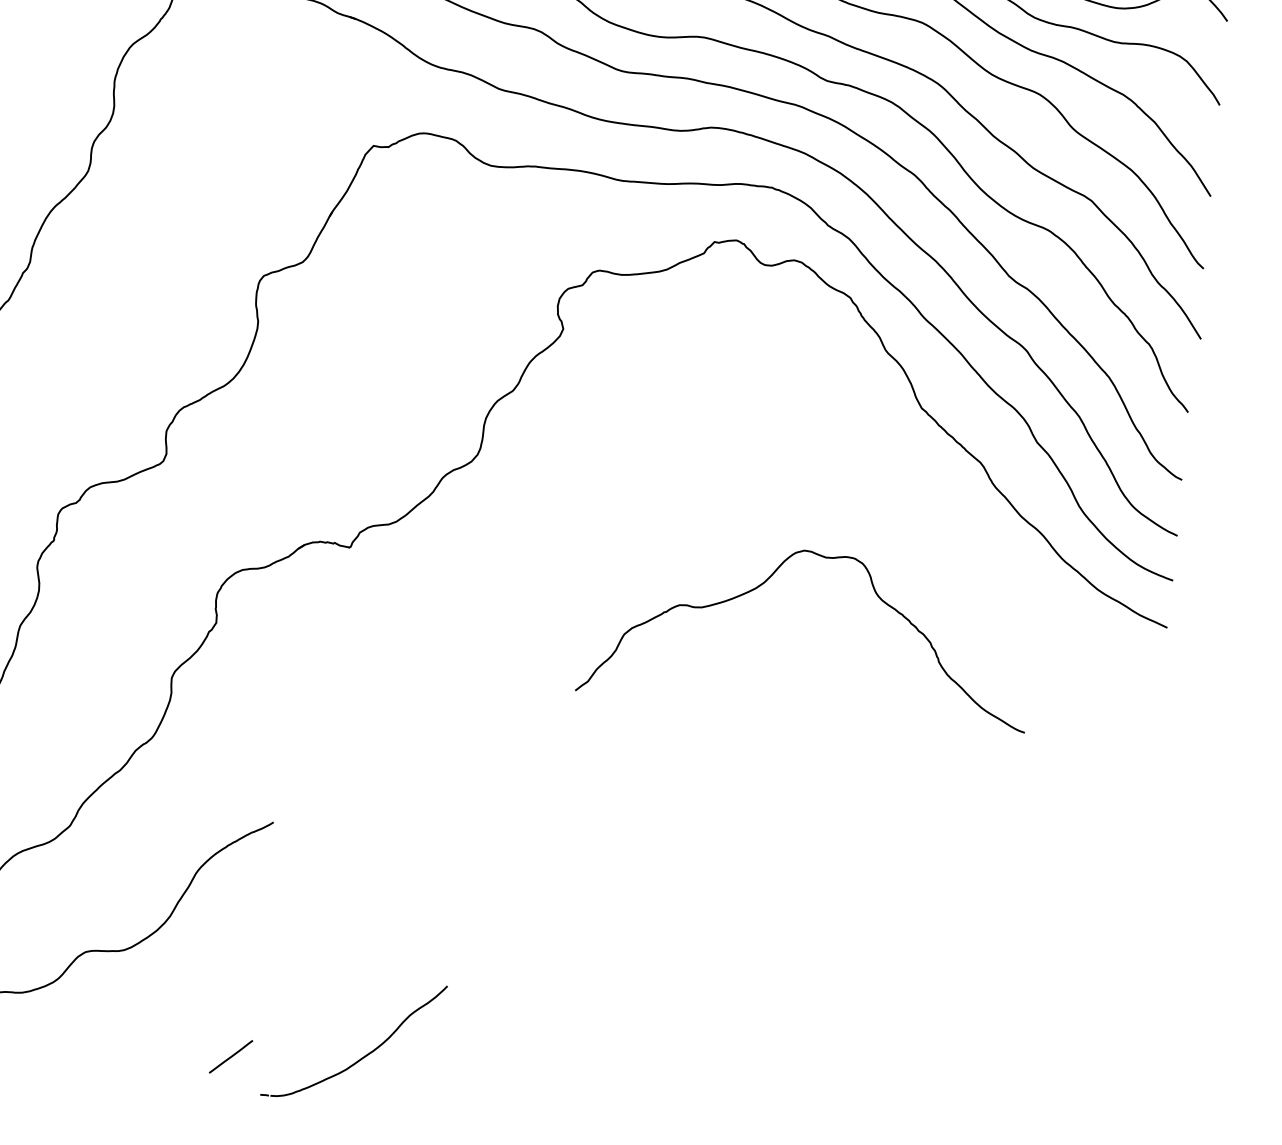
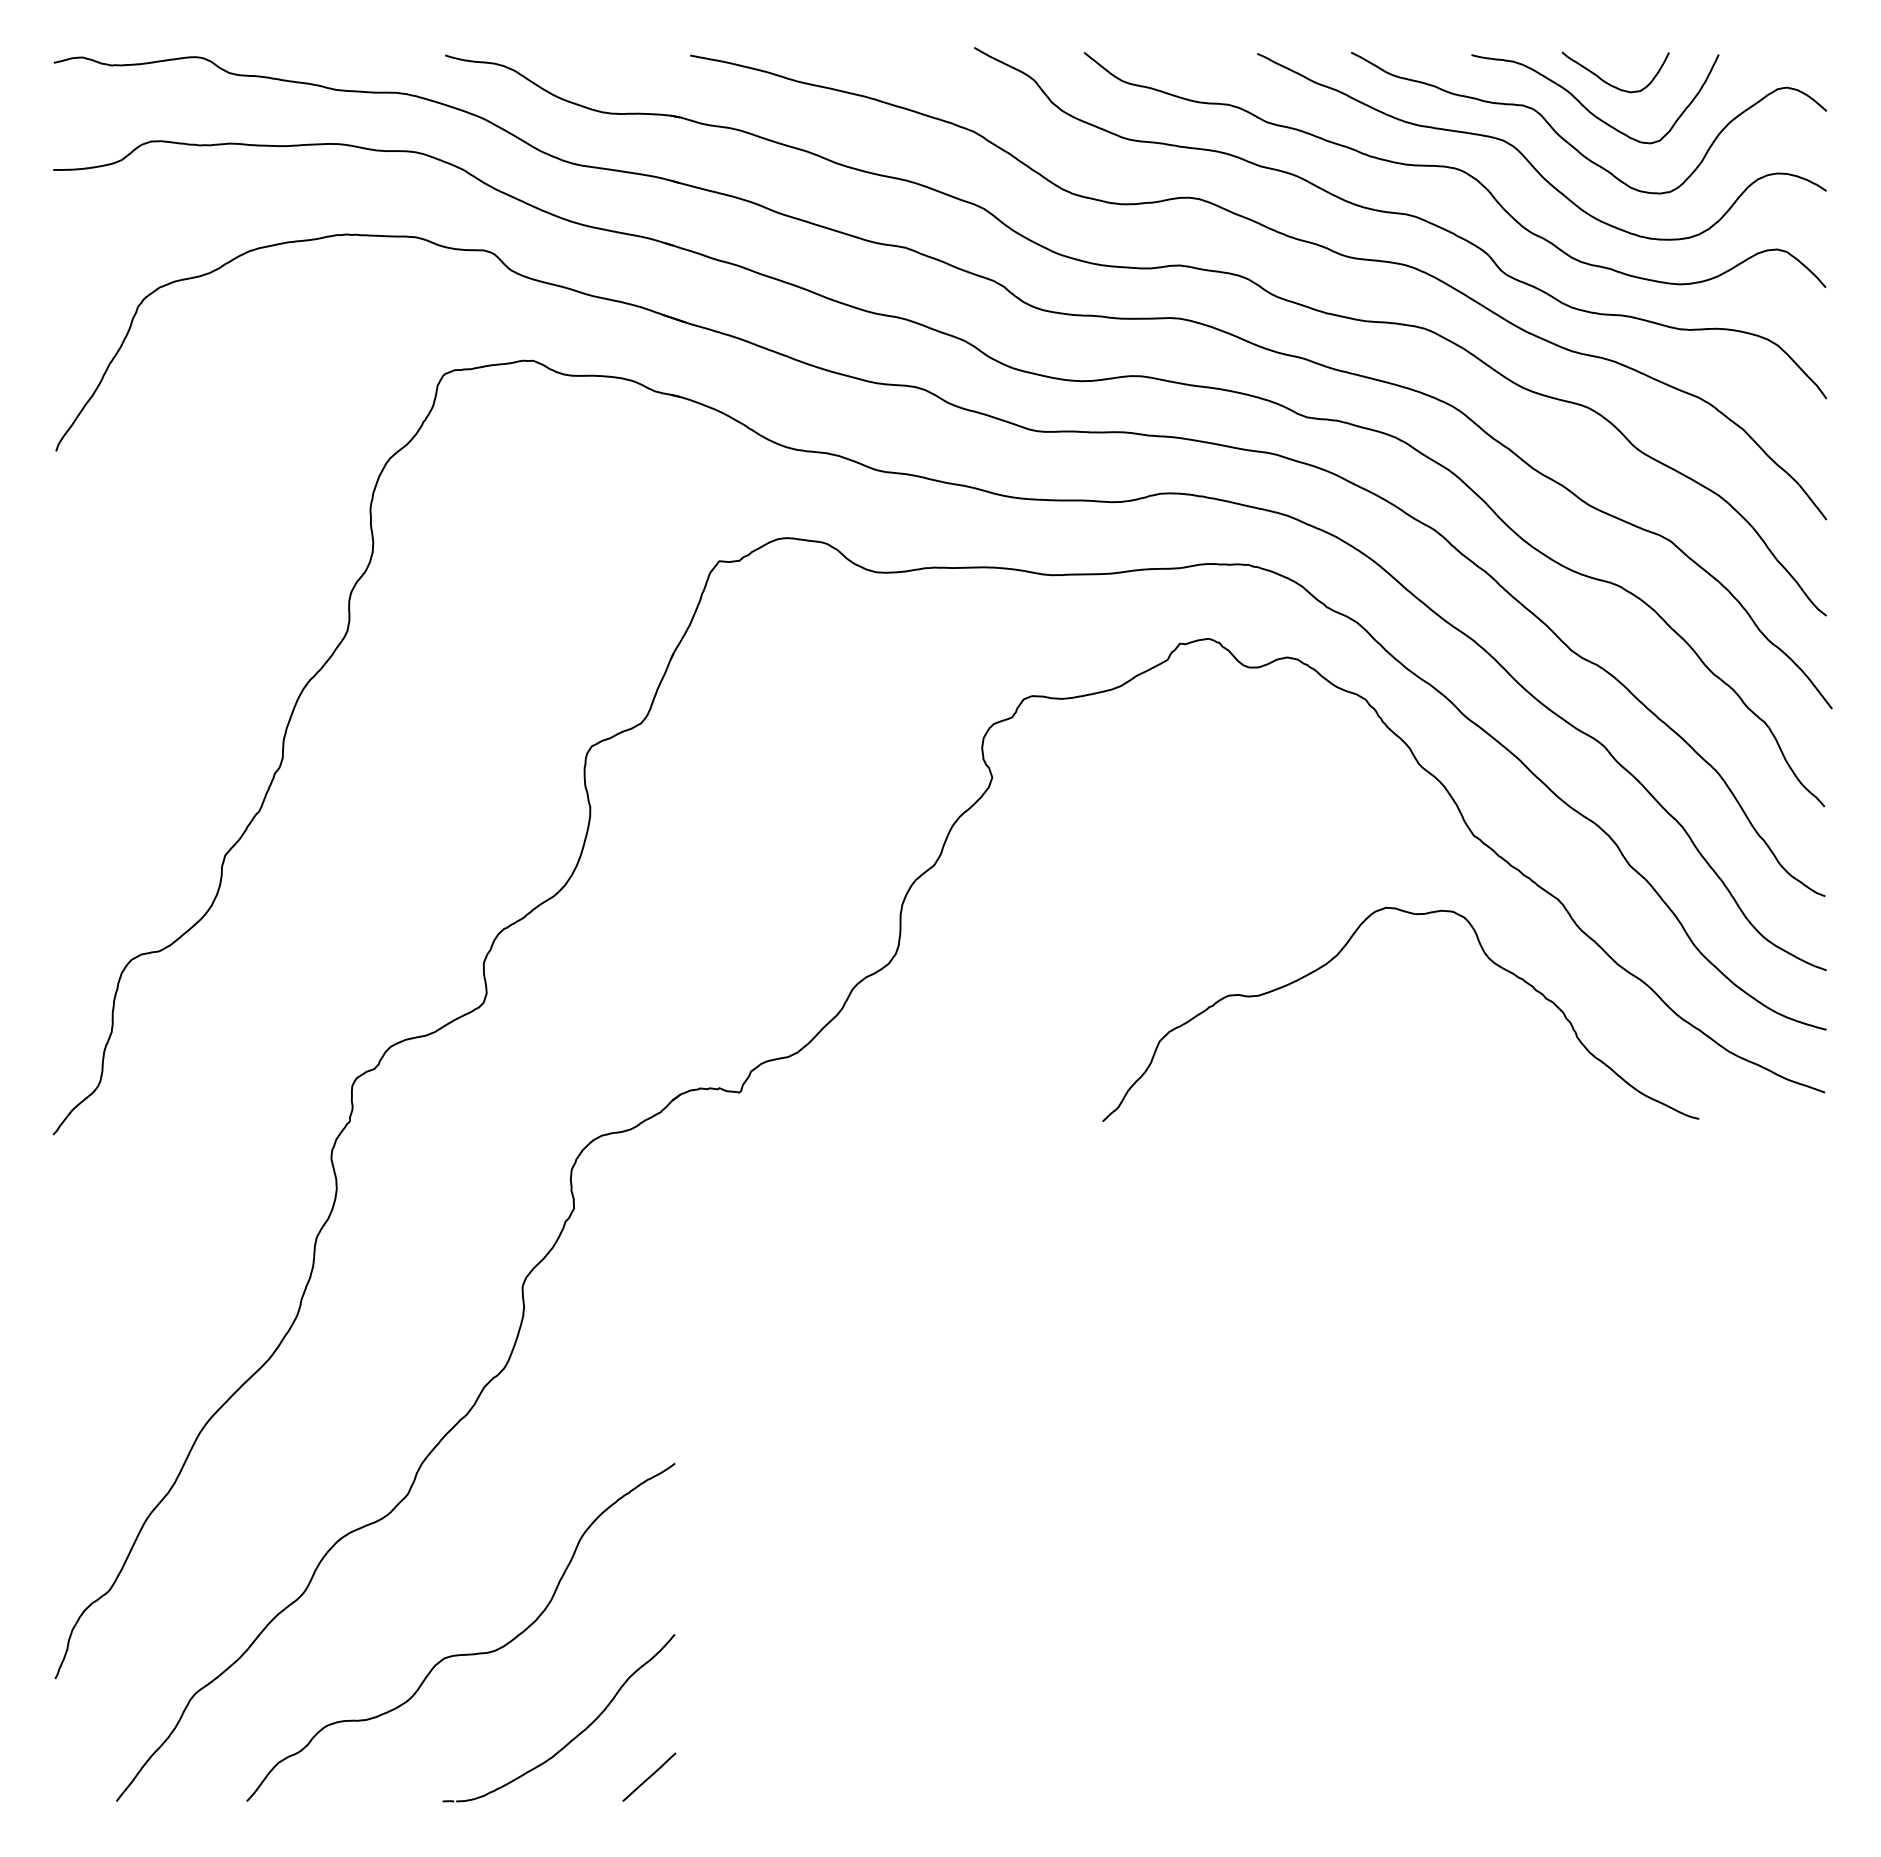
curve: (765, 583) -> (1338, 955), moved
part: (362, 1056) -> (572, 1738), moved

